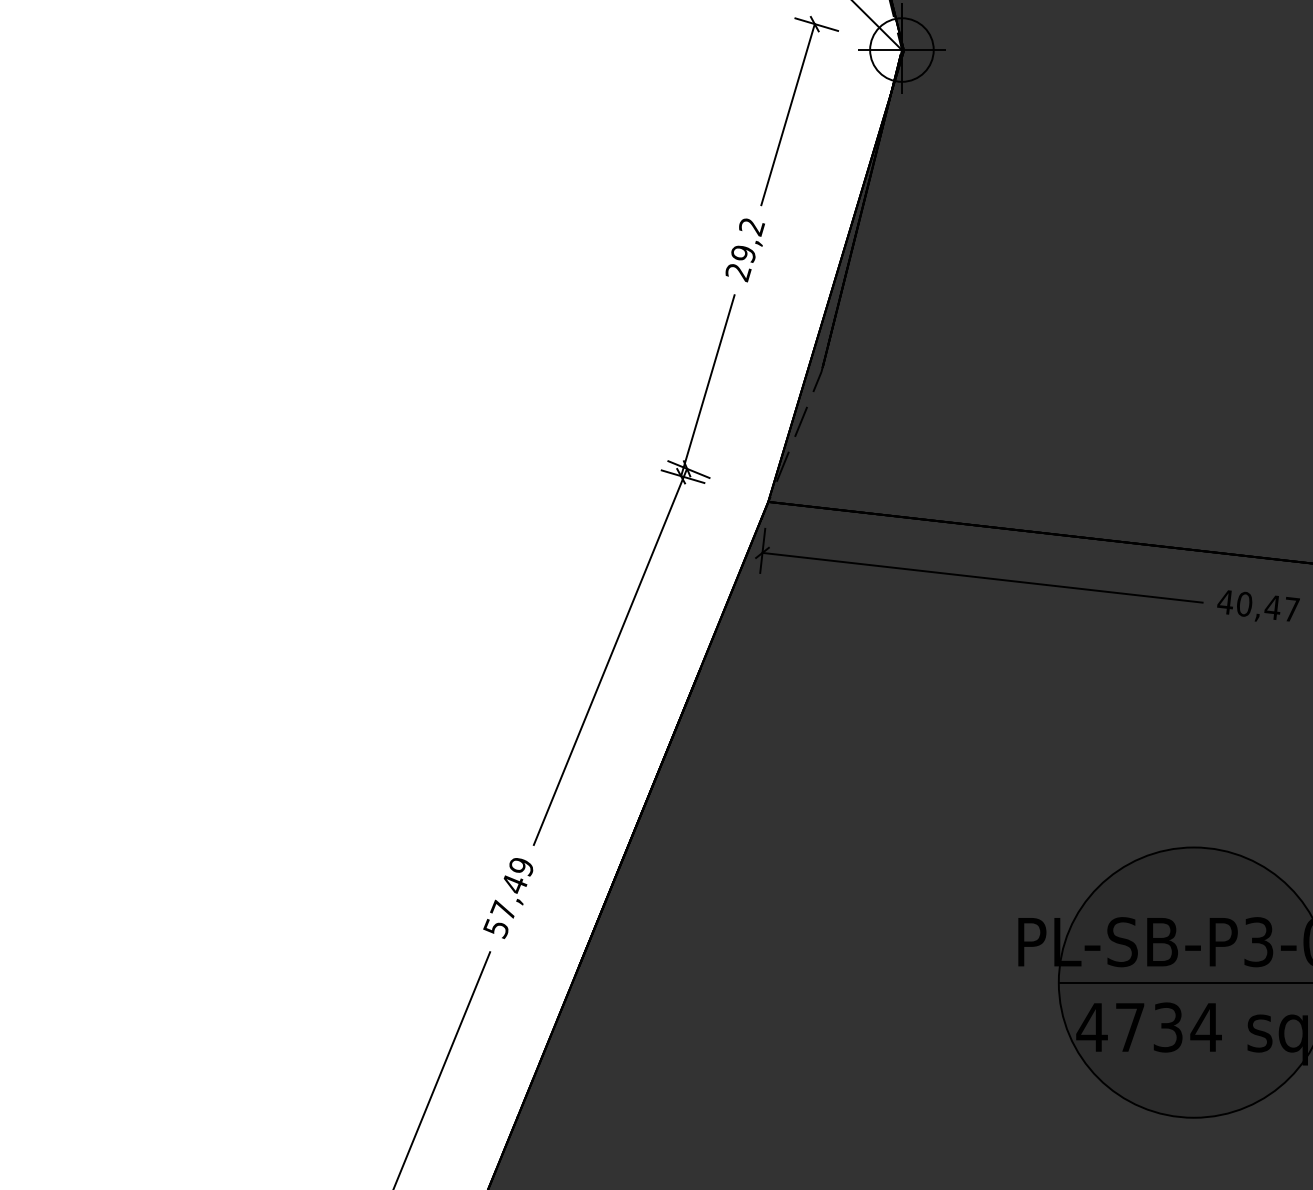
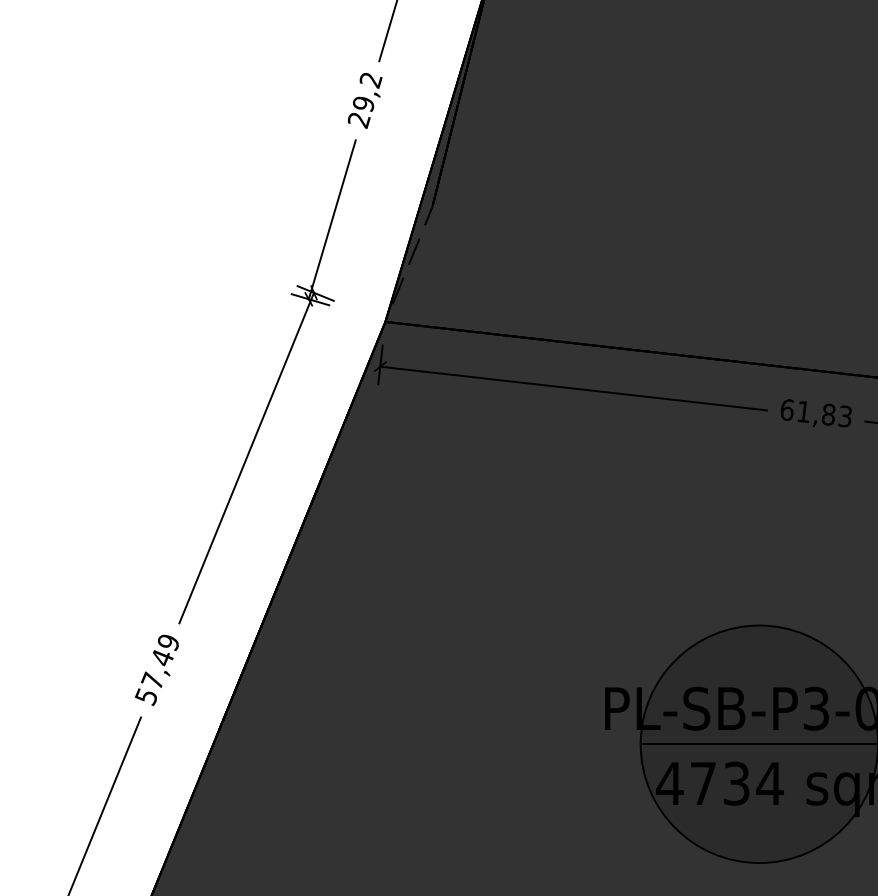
text: (1258, 605) -> (816, 412), 40,47 -> 61,83

